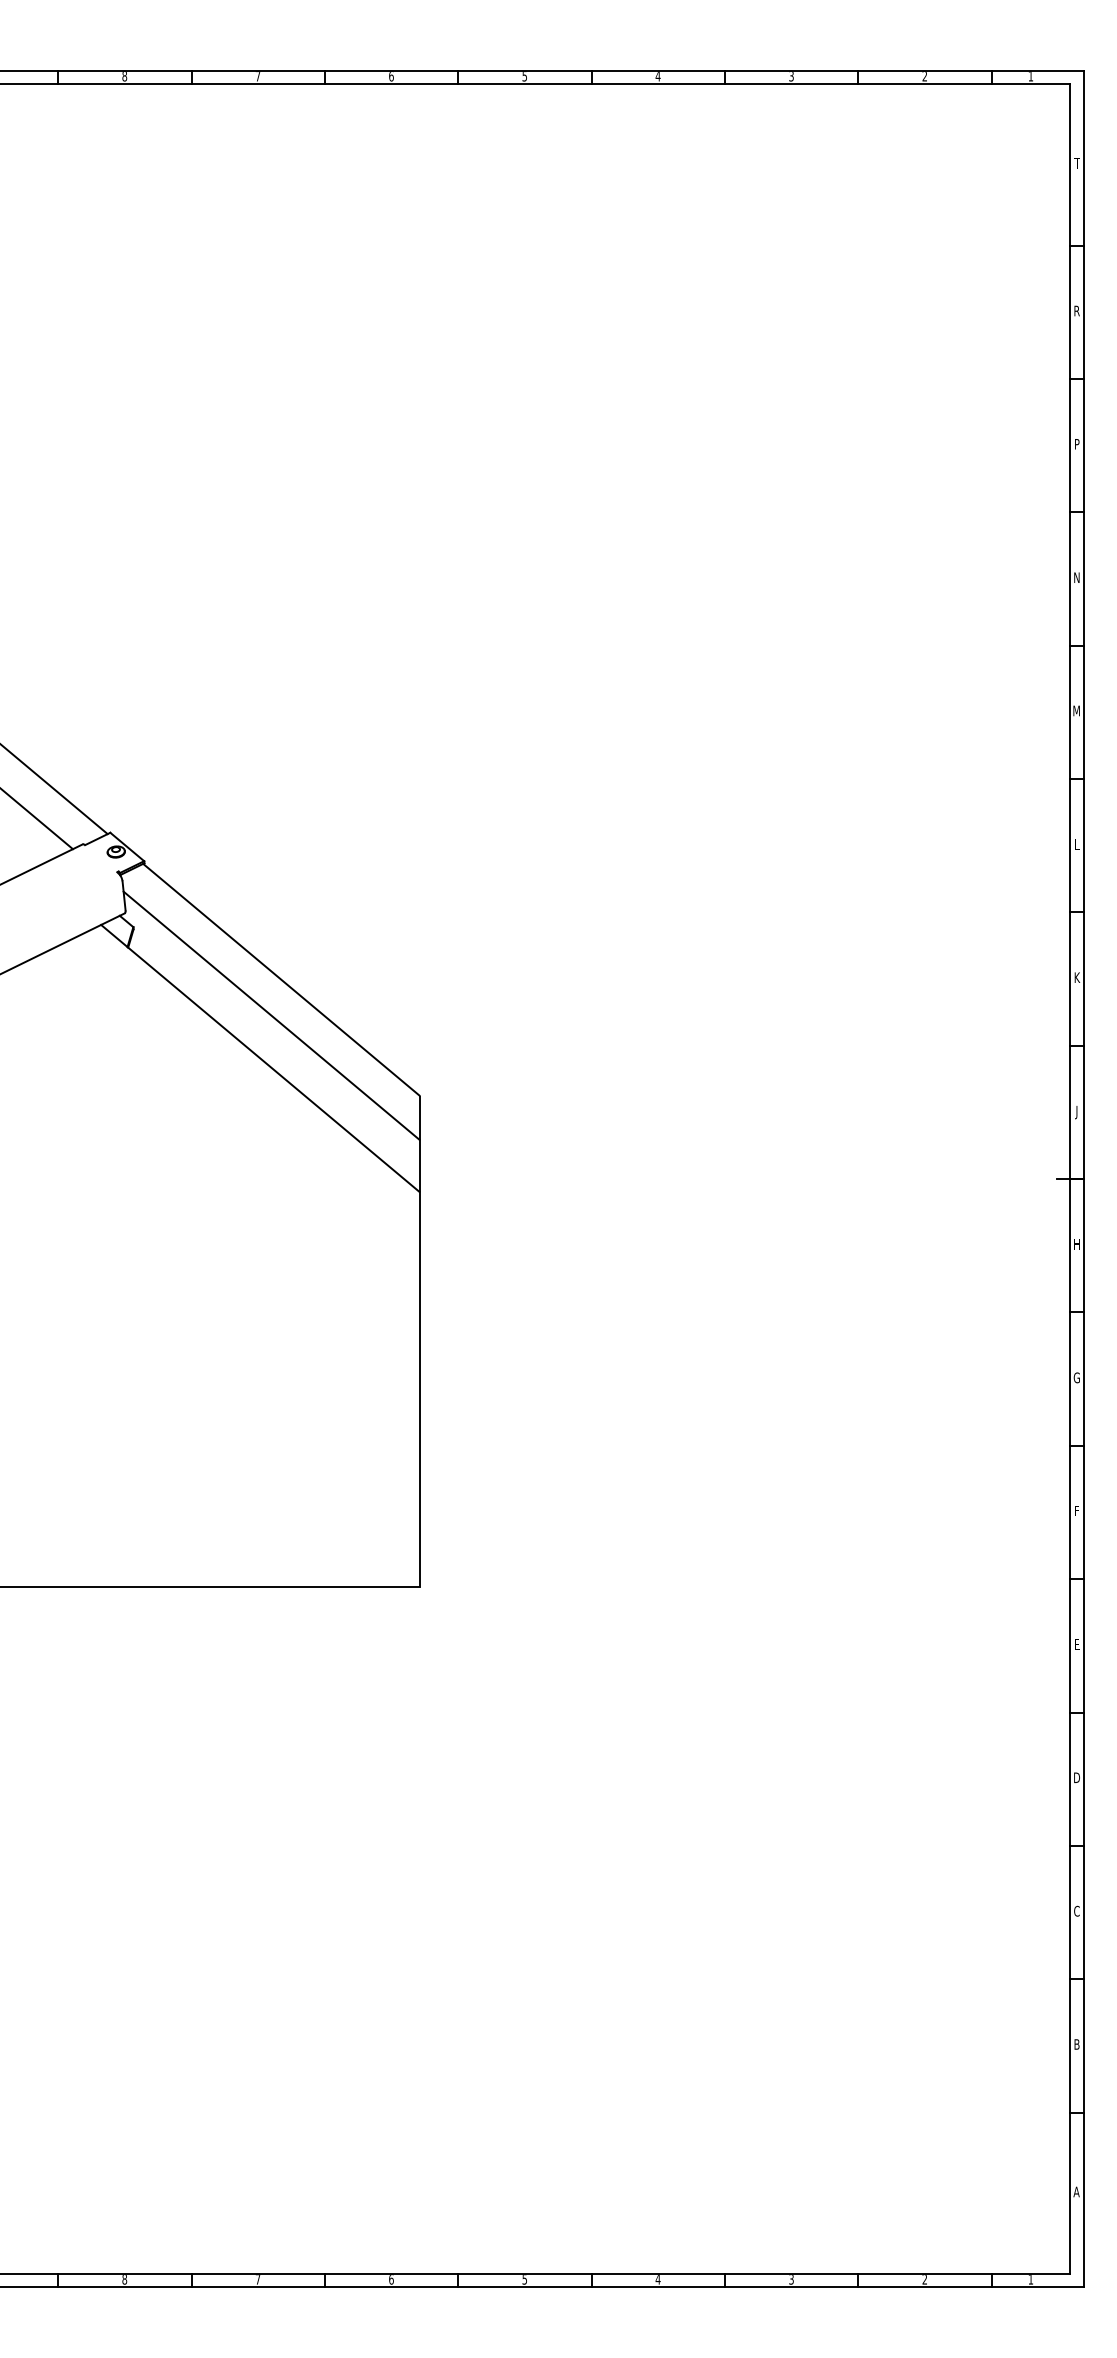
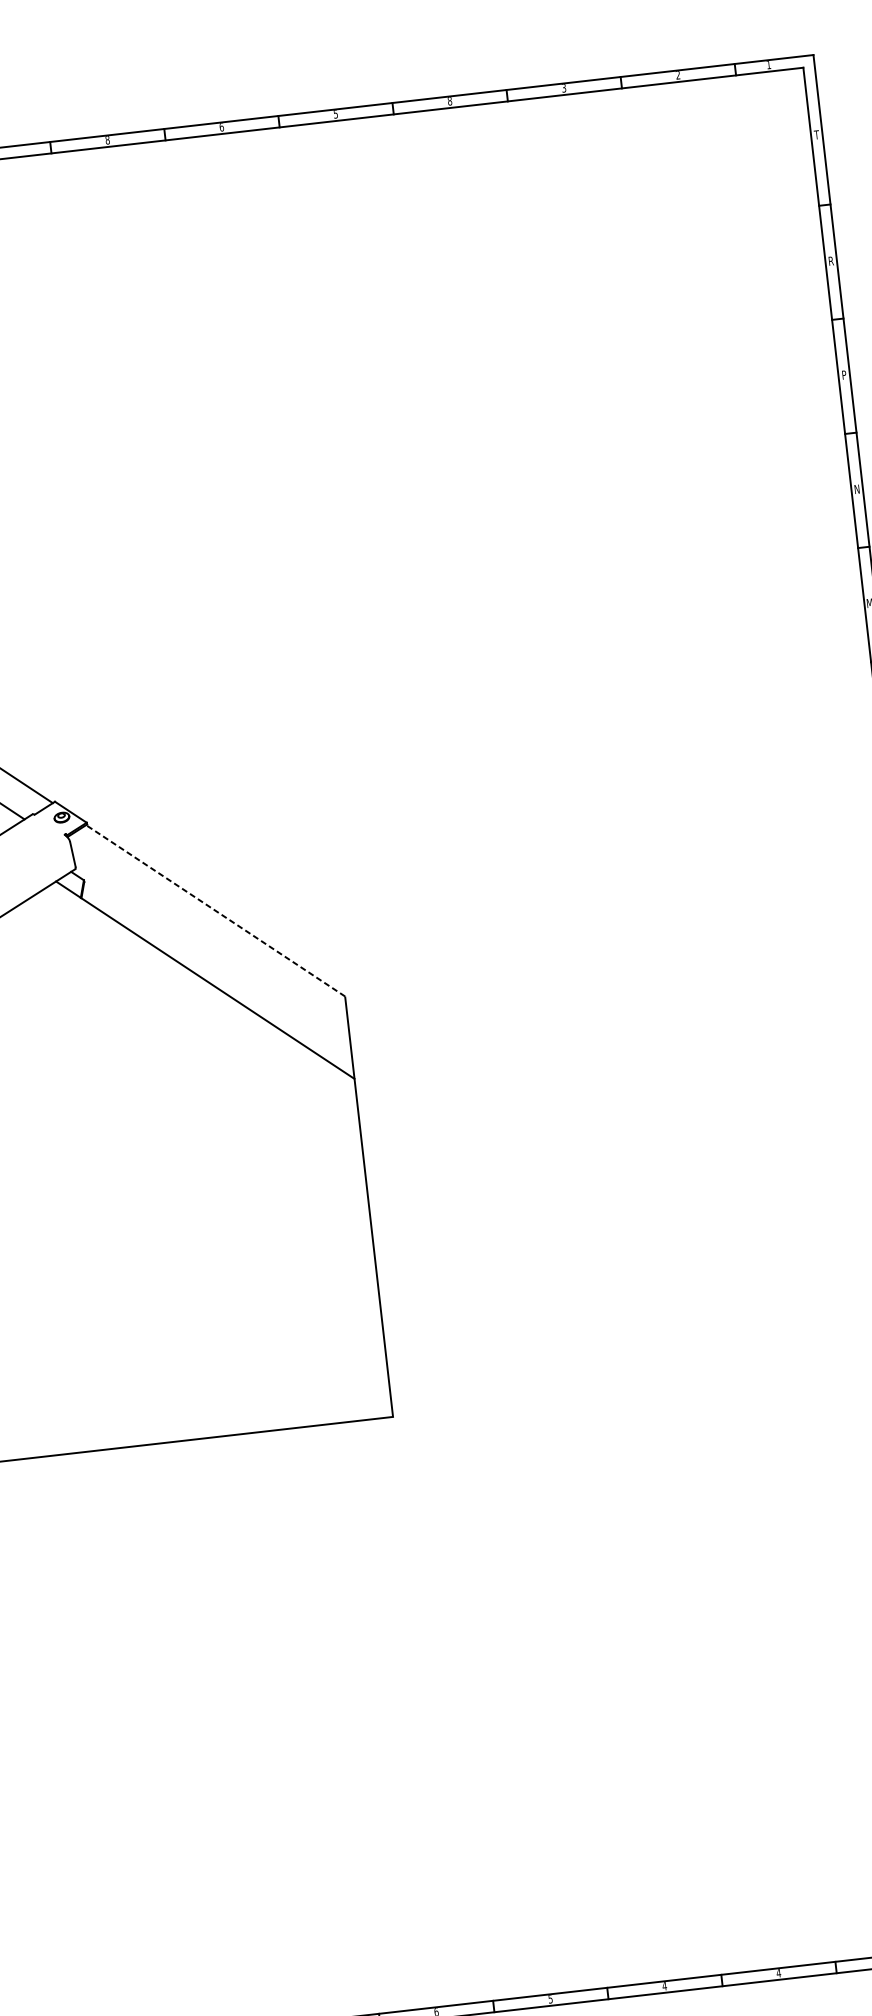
text: (257, 76) -> (107, 140), 7 -> 8
text: (657, 76) -> (449, 101), 4 -> 8
line: (280, 979) -> (214, 910), solid -> dashed
line: (271, 1015) -> (210, 942), removed
text: (791, 2279) -> (778, 1973), 3 -> 4

